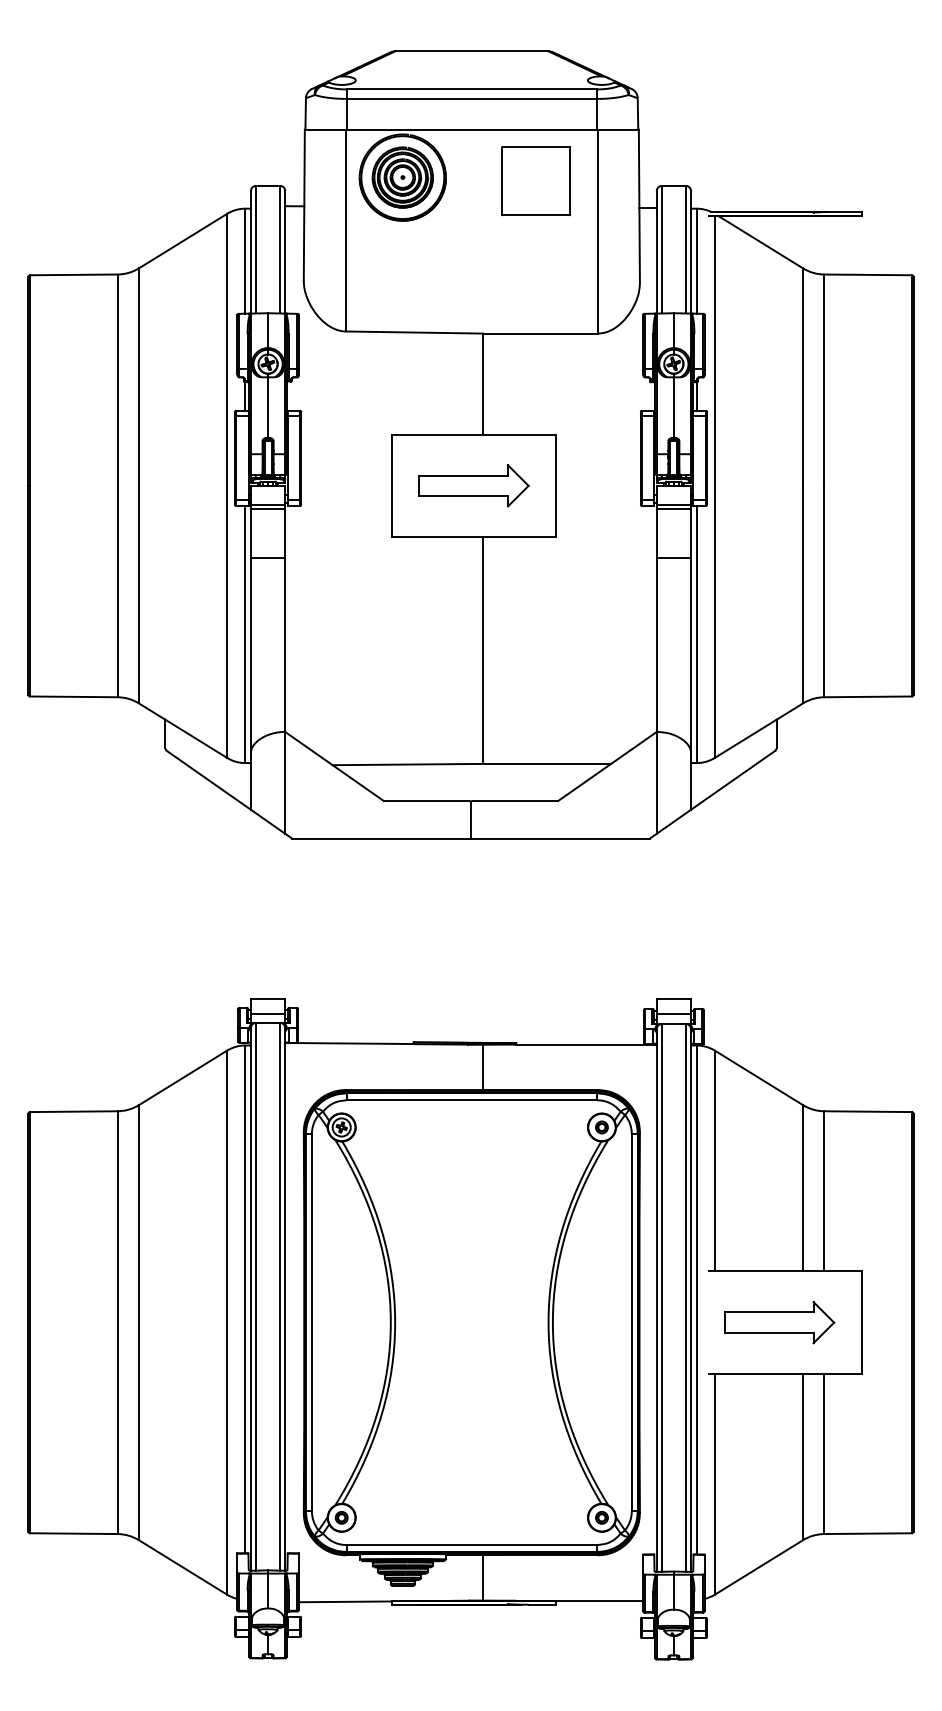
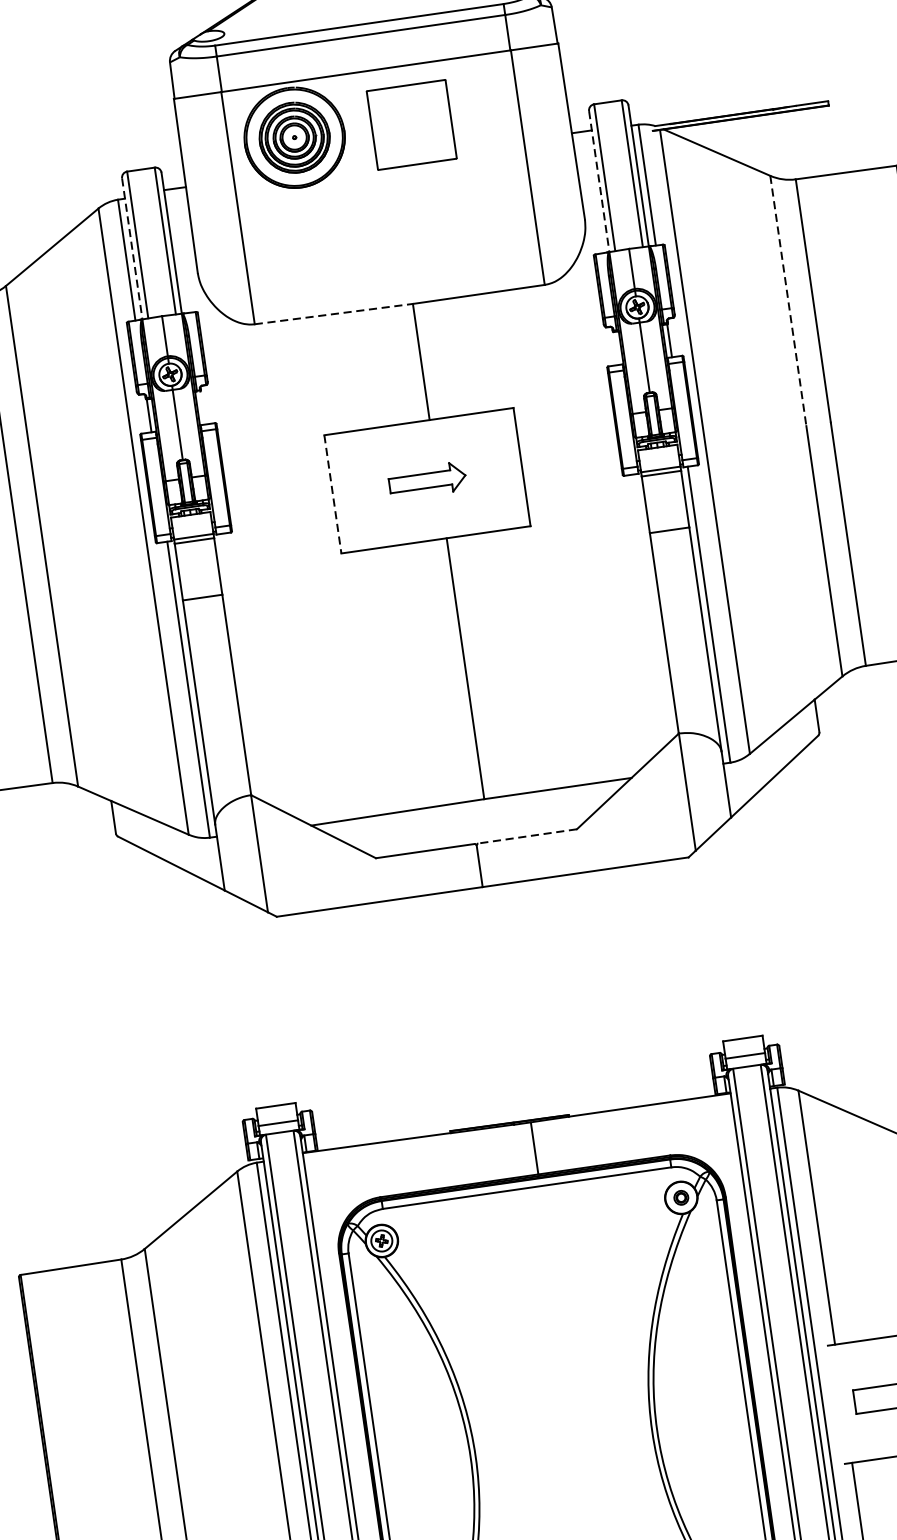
part: (536, 181) -> (412, 125), moved
line: (250, 252) -> (131, 249), solid -> dashed
line: (656, 252) -> (598, 181), solid -> dashed
line: (414, 332) -> (333, 314), solid -> dashed
line: (803, 377) -> (788, 301), solid -> dashed
part: (473, 485) -> (427, 480), size x0.6
line: (391, 486) -> (332, 495), solid -> dashed
line: (515, 800) -> (527, 835), solid -> dashed

